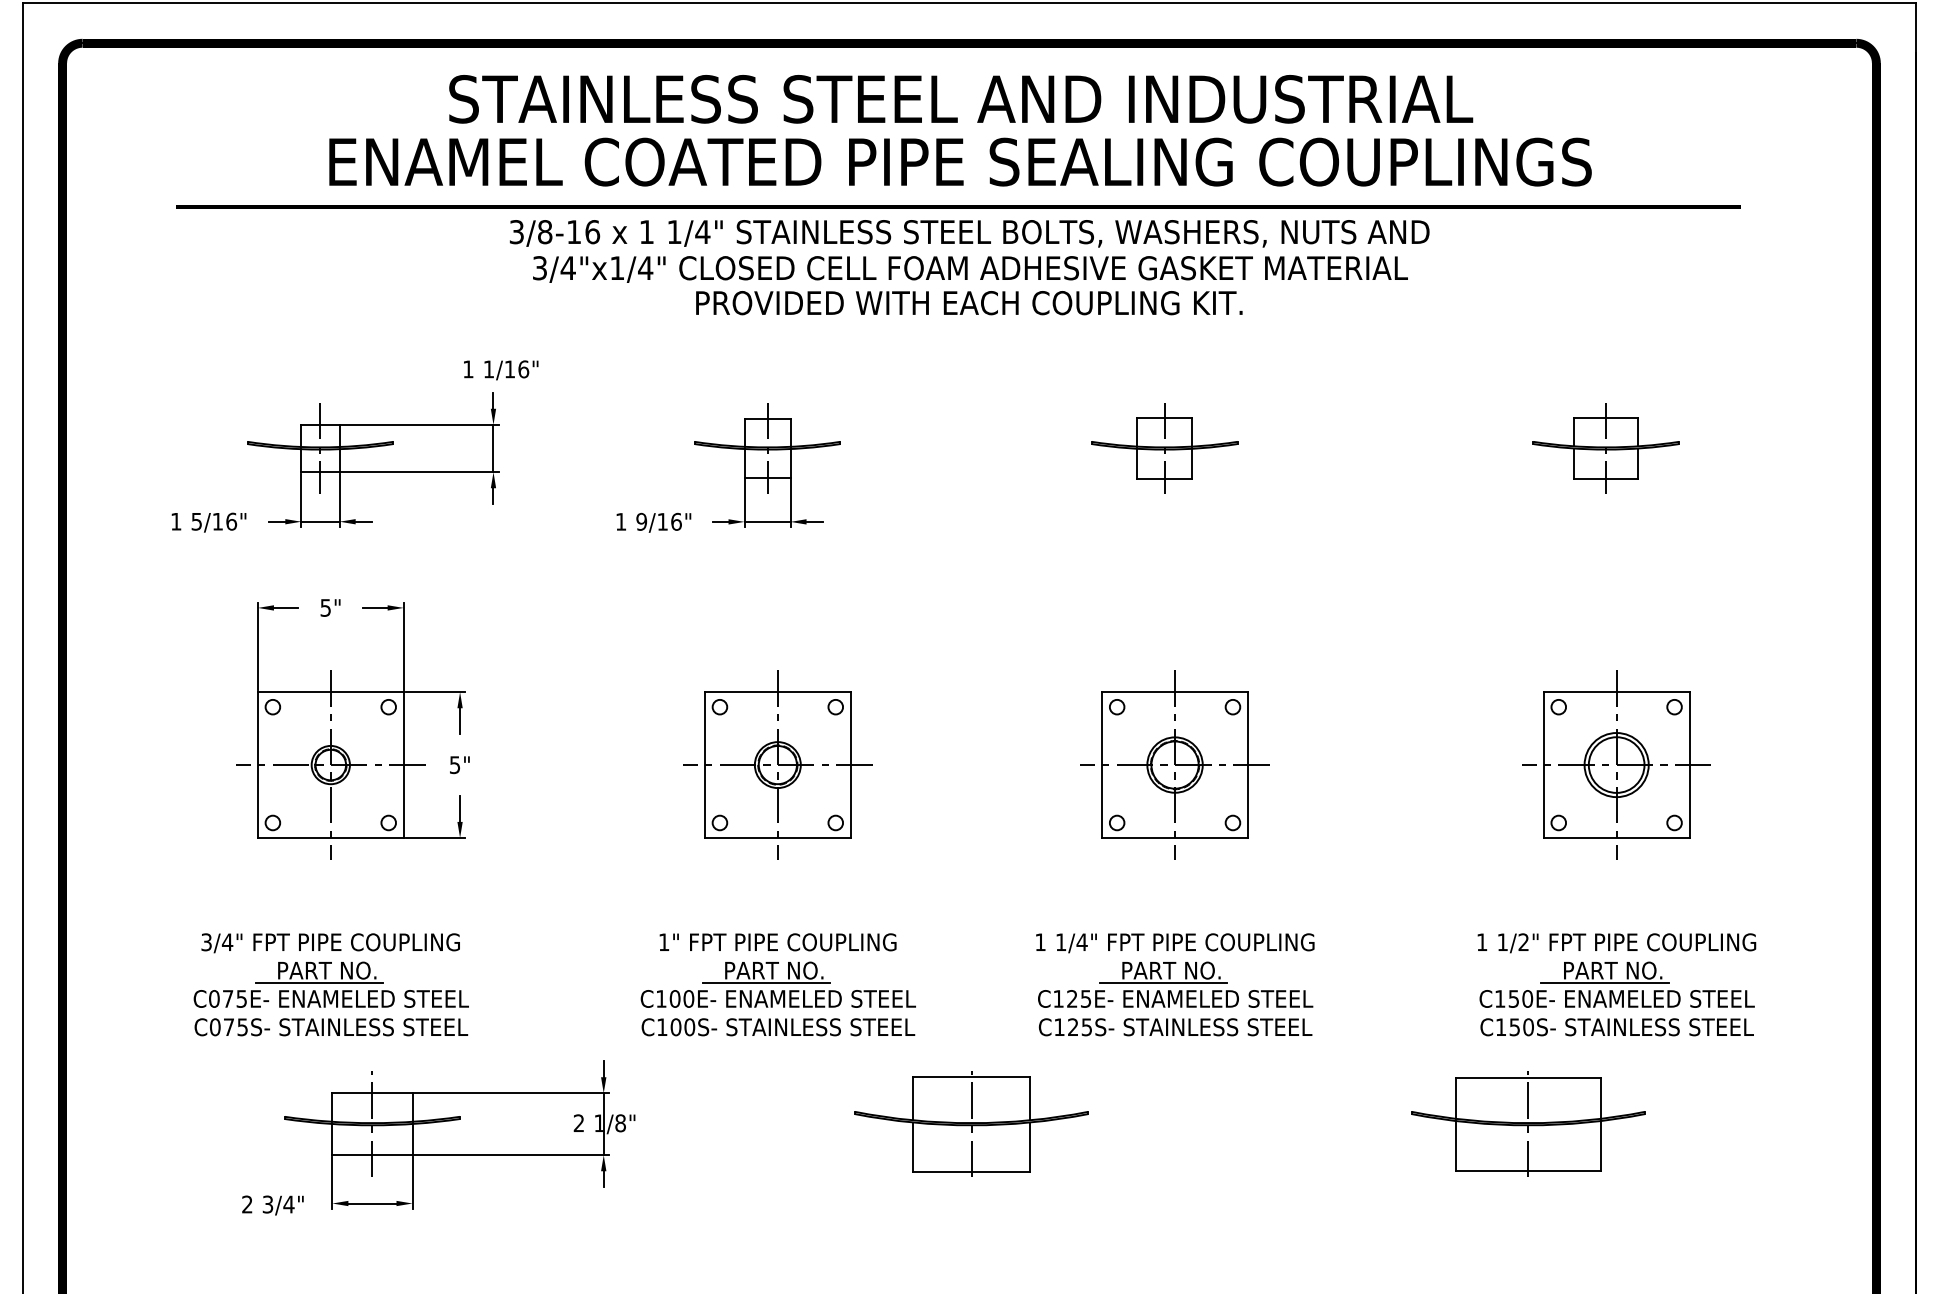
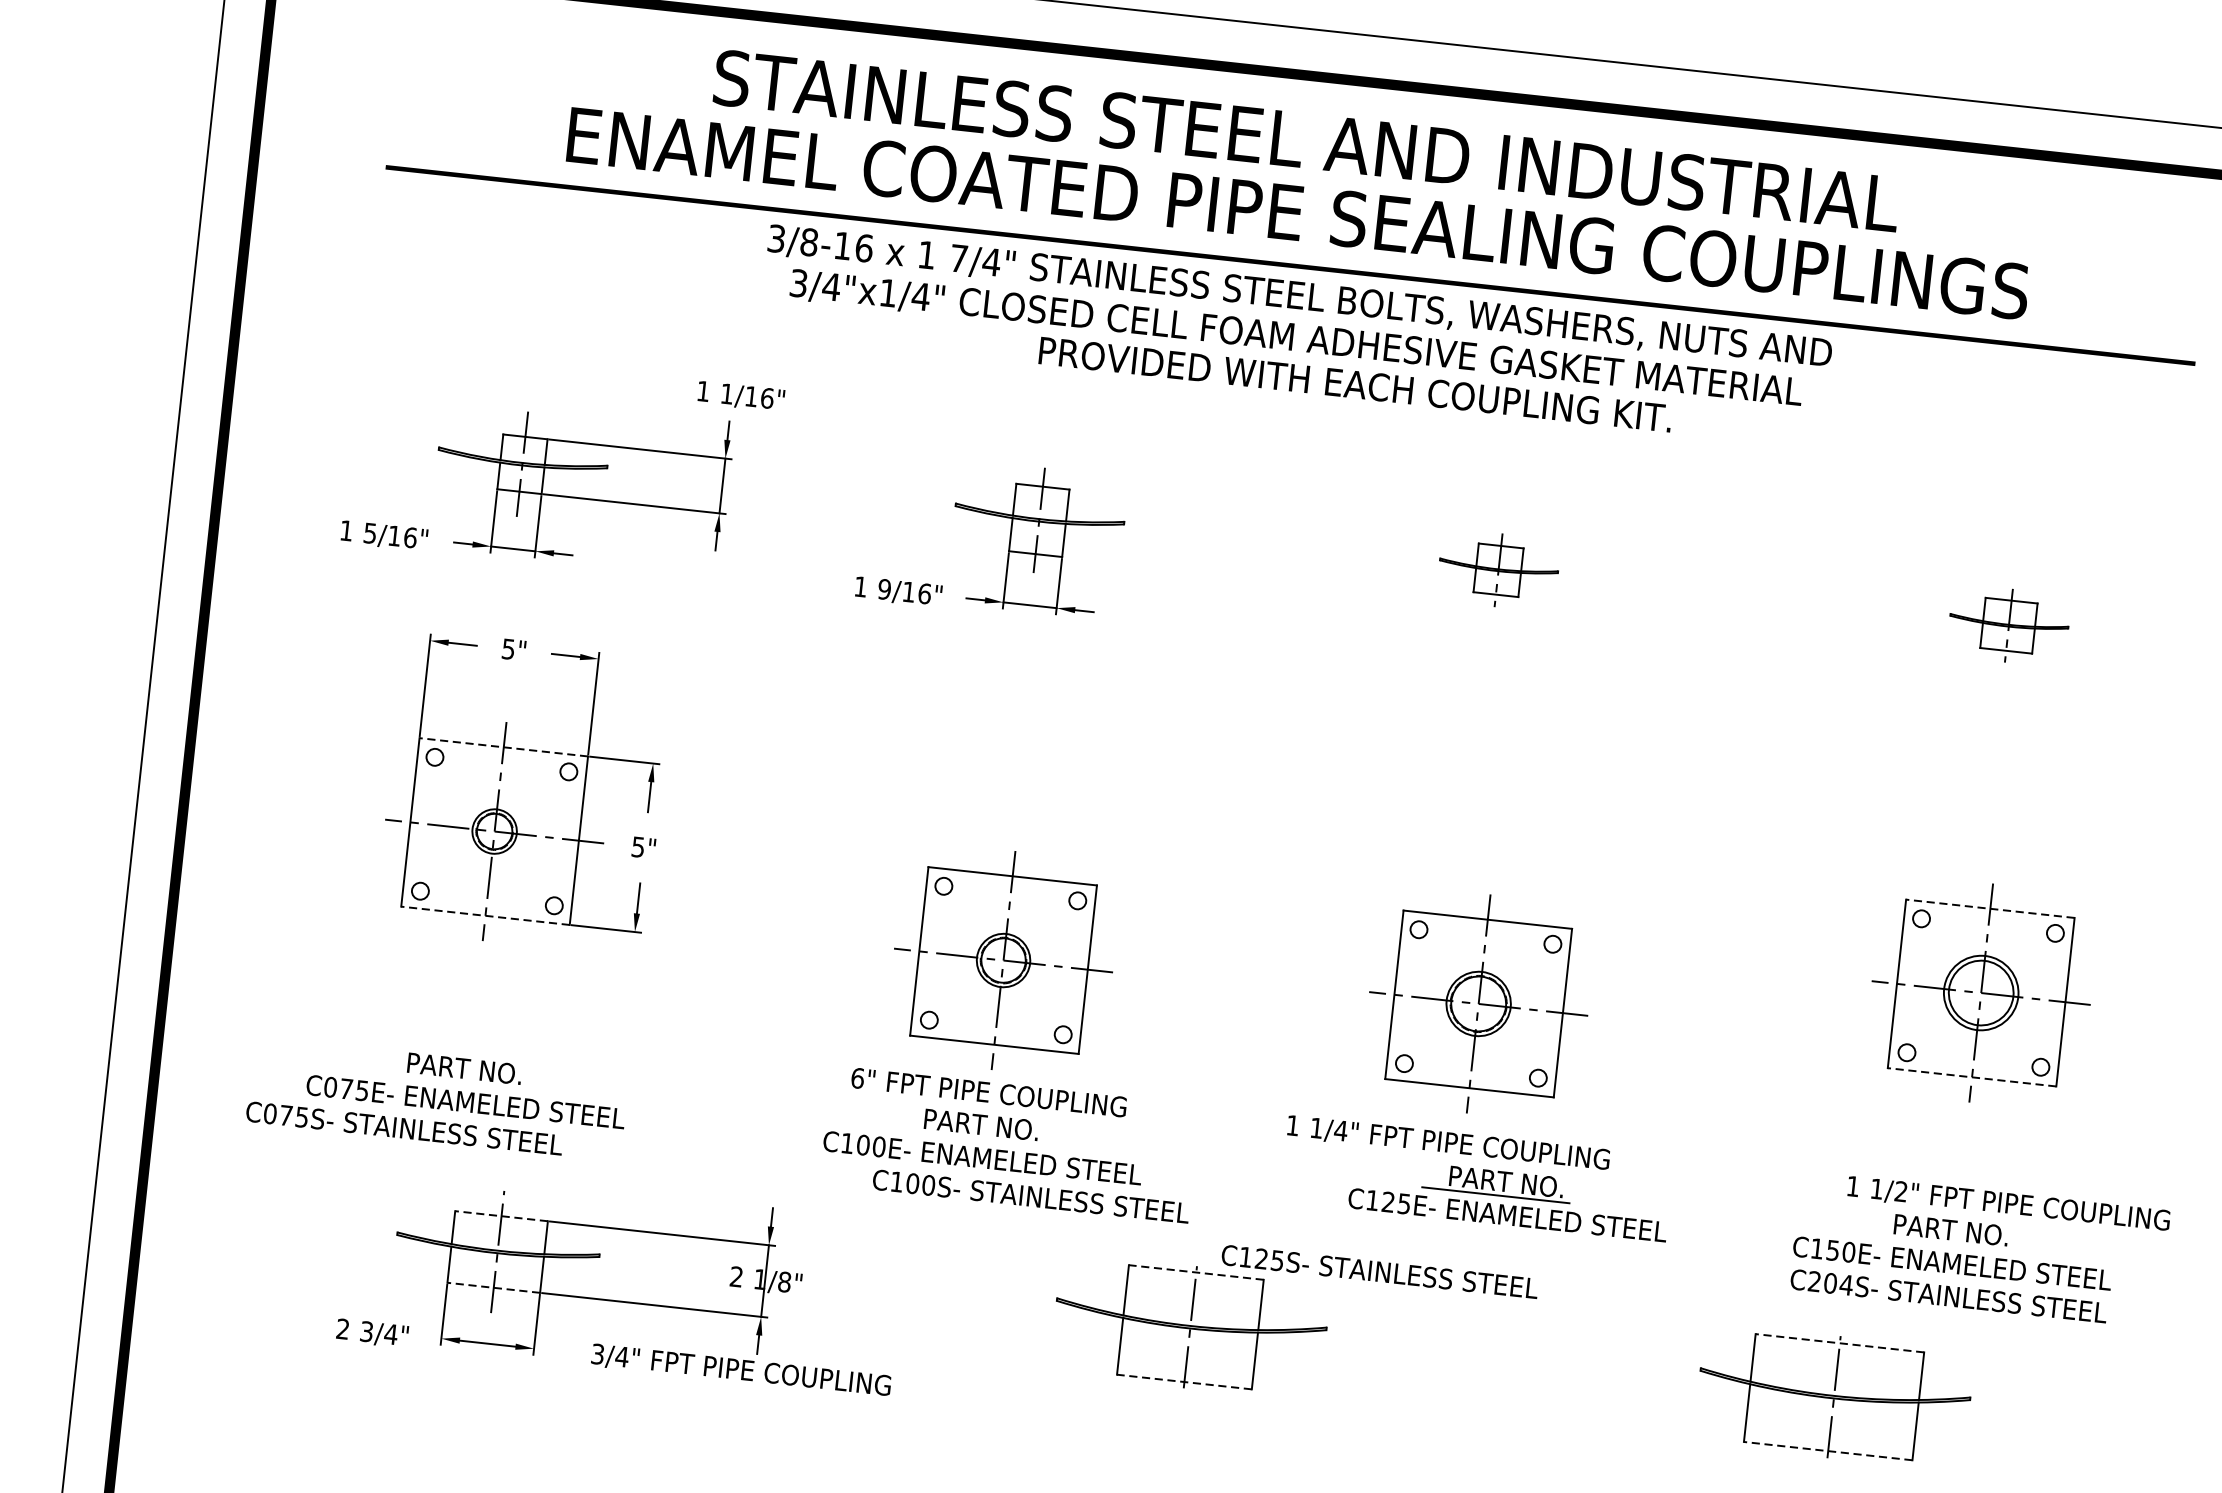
text: (674, 231) -> (958, 257), 1/4" -> 7/4"
text: (969, 303) -> (1355, 385), moved
part: (1164, 448) -> (1498, 570), size x0.7
part: (1605, 448) -> (2008, 625), size x0.7
line: (330, 692) -> (503, 747), solid -> dashed
line: (1616, 692) -> (1990, 909), solid -> dashed
part: (777, 764) -> (1003, 959), moved
part: (1174, 764) -> (1478, 1003), moved
line: (330, 837) -> (485, 915), solid -> dashed
line: (1616, 837) -> (1971, 1076), solid -> dashed
text: (663, 942) -> (856, 1078), 1" -> 6"
text: (330, 943) -> (740, 1371), moved
text: (1616, 943) -> (2008, 1204), moved
line: (318, 983) -> (452, 1082), removed
line: (765, 983) -> (969, 1138), removed
line: (1604, 983) -> (1939, 1244), removed
part: (1175, 984) -> (1509, 1198), moved
text: (331, 1027) -> (404, 1128), moved
text: (778, 1027) -> (1031, 1196), moved
text: (1175, 1027) -> (1379, 1272), moved
text: (1514, 1027) -> (1830, 1283), C150S- -> C204S-
line: (971, 1076) -> (1196, 1272), solid -> dashed
line: (1528, 1077) -> (1840, 1343), solid -> dashed
line: (371, 1093) -> (500, 1216), solid -> dashed
line: (371, 1155) -> (492, 1288), solid -> dashed
line: (1528, 1170) -> (1828, 1450), solid -> dashed
line: (971, 1171) -> (1184, 1381), solid -> dashed

